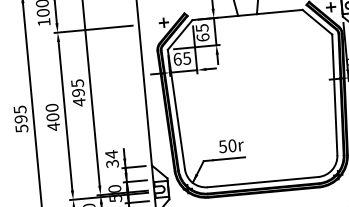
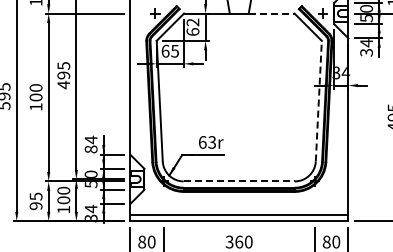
line: (279, 11) -> (271, 13), solid -> dashed
text: (201, 28) -> (192, 22), 65 -> 62
line: (334, 94) -> (318, 100), solid -> dashed
text: (53, 126) -> (35, 106), 400 -> 100
text: (227, 146) -> (207, 142), 50r -> 63r
text: (111, 164) -> (90, 149), 34 -> 84
line: (263, 182) -> (239, 181), solid -> dashed

